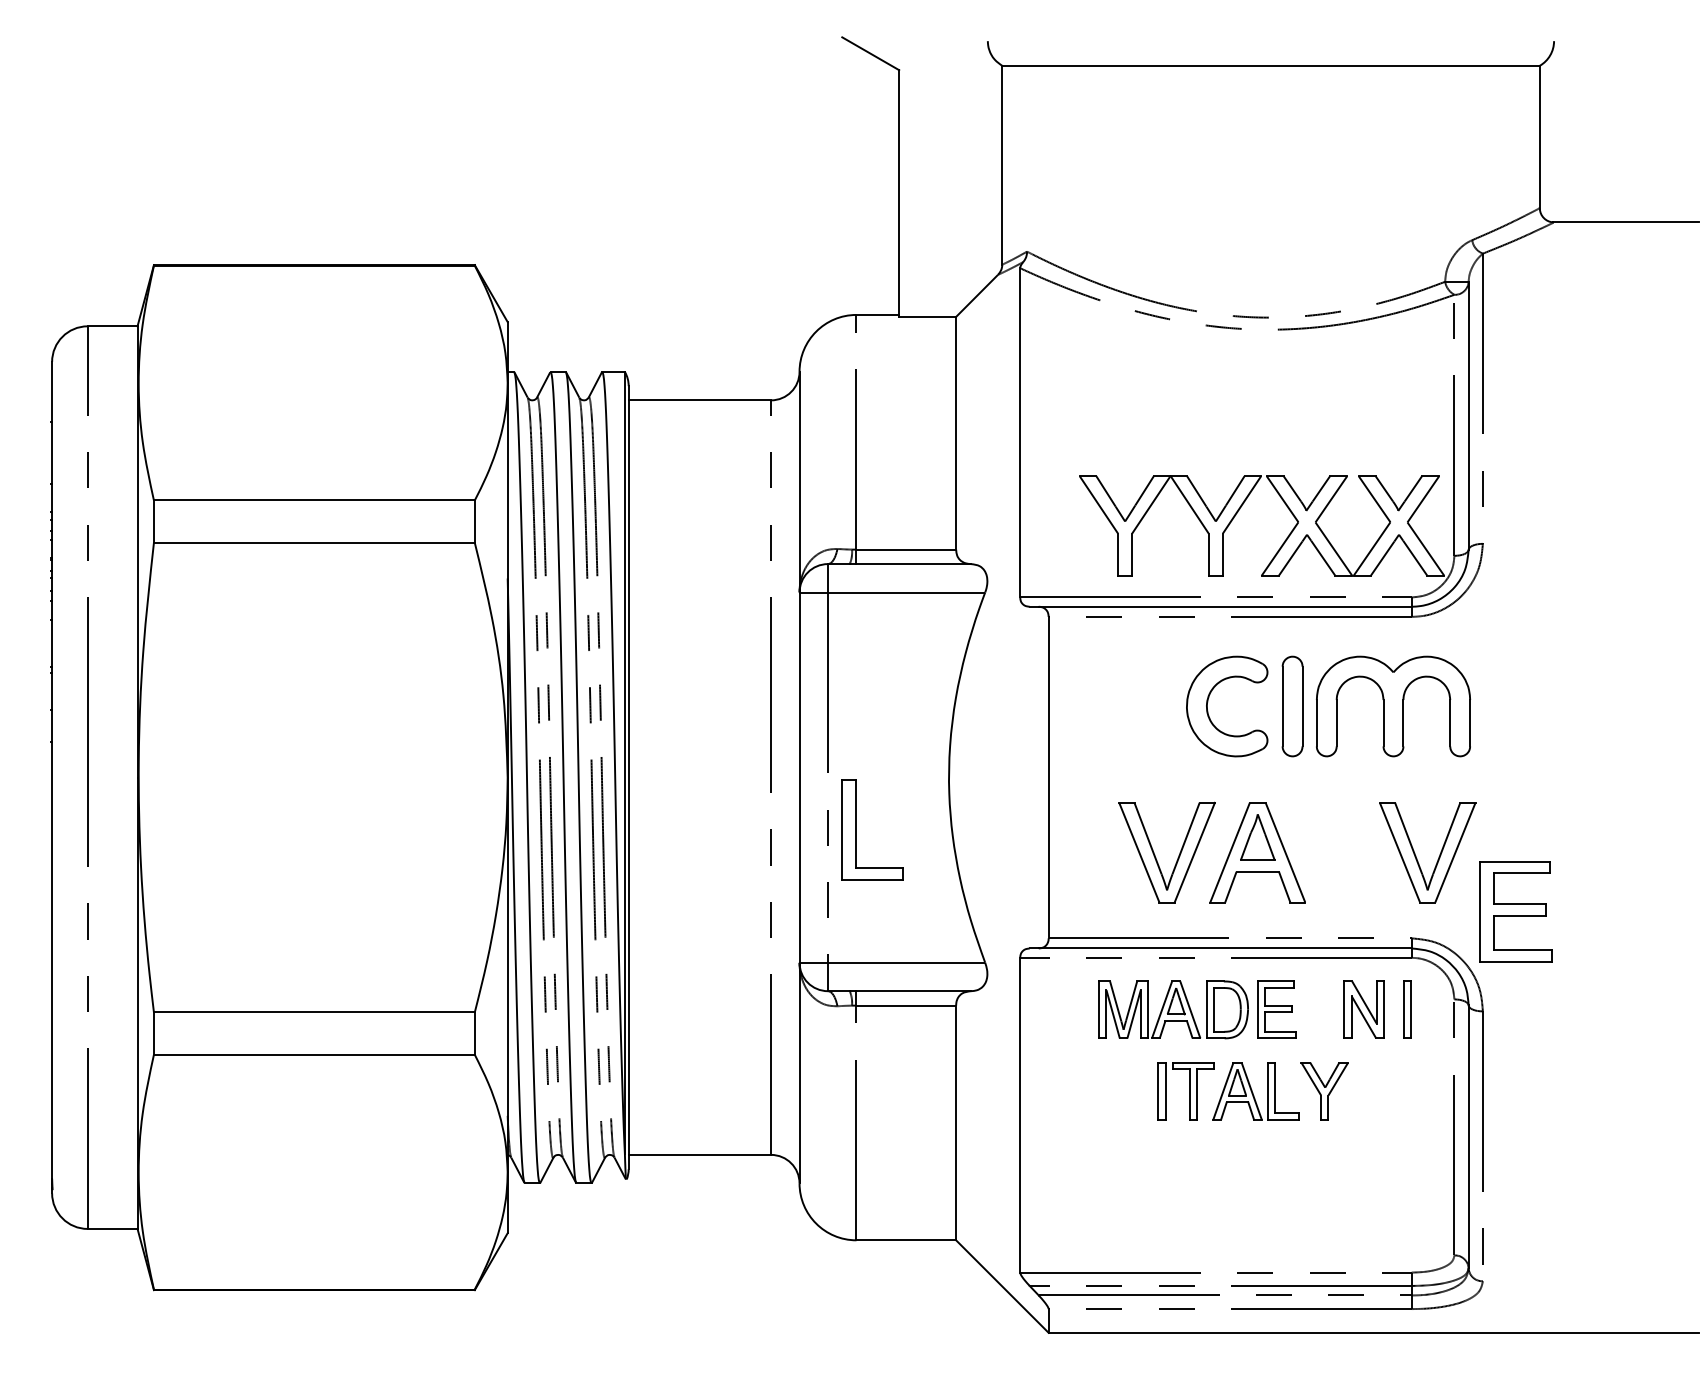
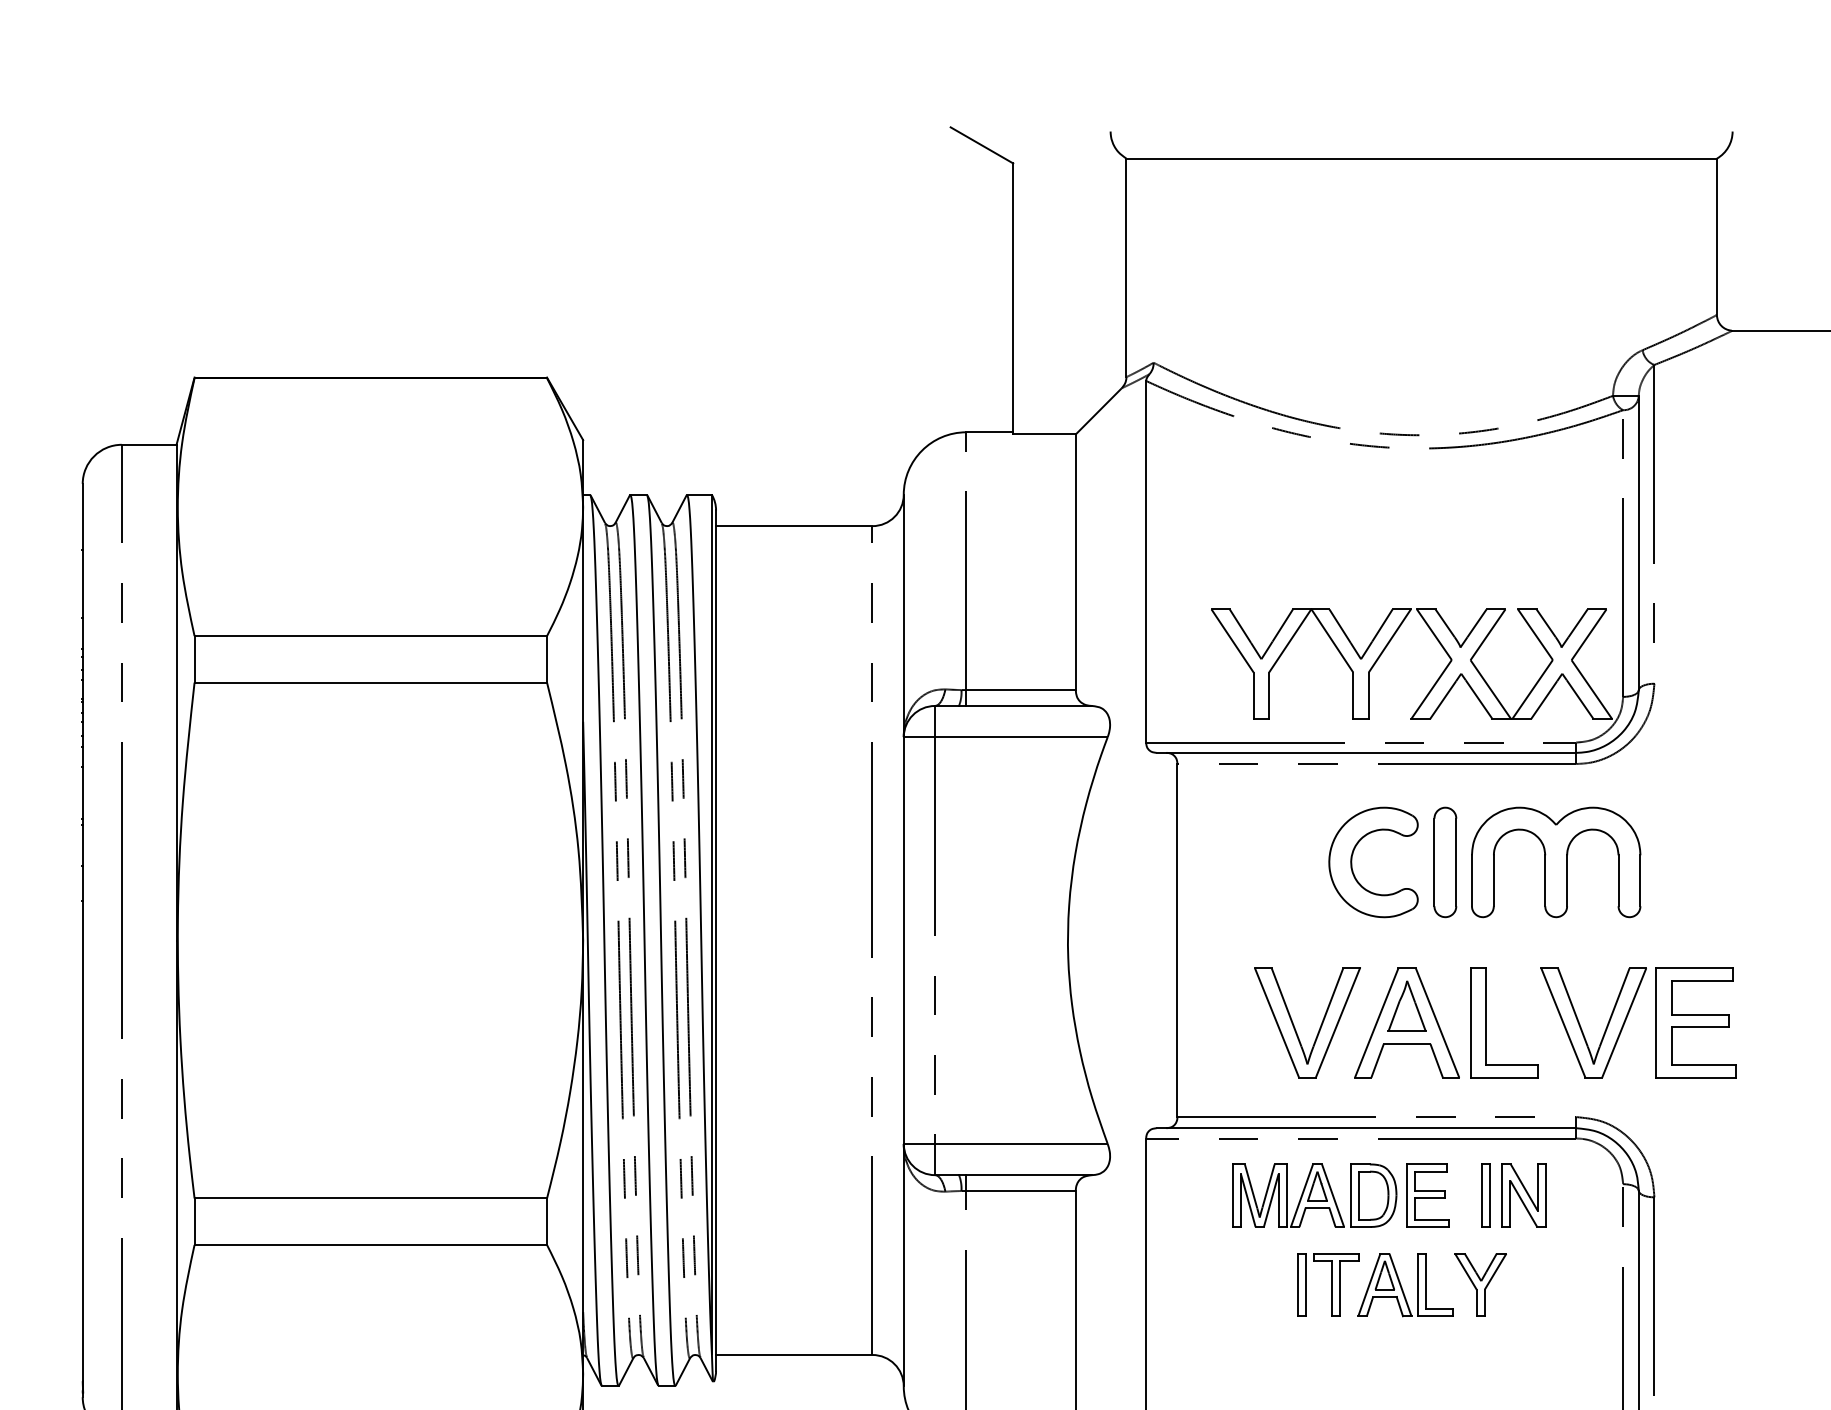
part: (856, 829) -> (1487, 1022), moved
part: (1515, 911) -> (1695, 1022), moved
part: (1407, 1009) -> (1485, 1195), moved

